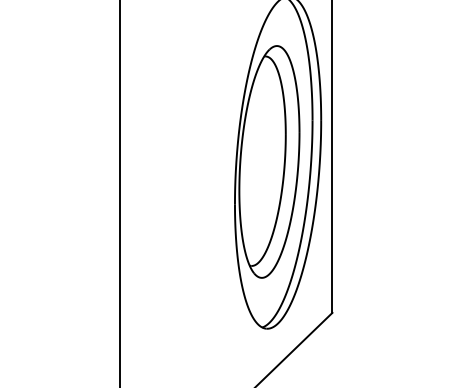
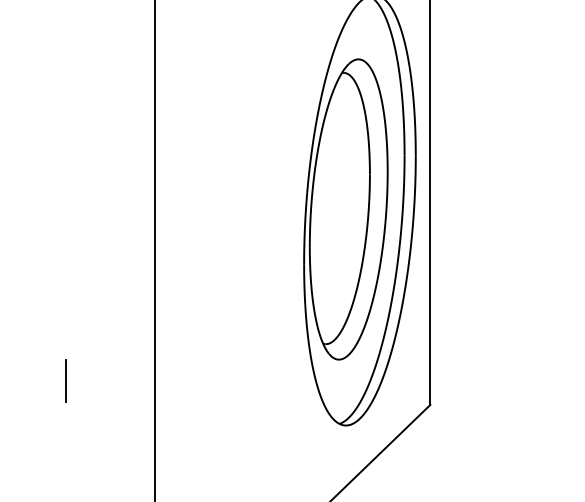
line: (50, 294) -> (65, 381), added

